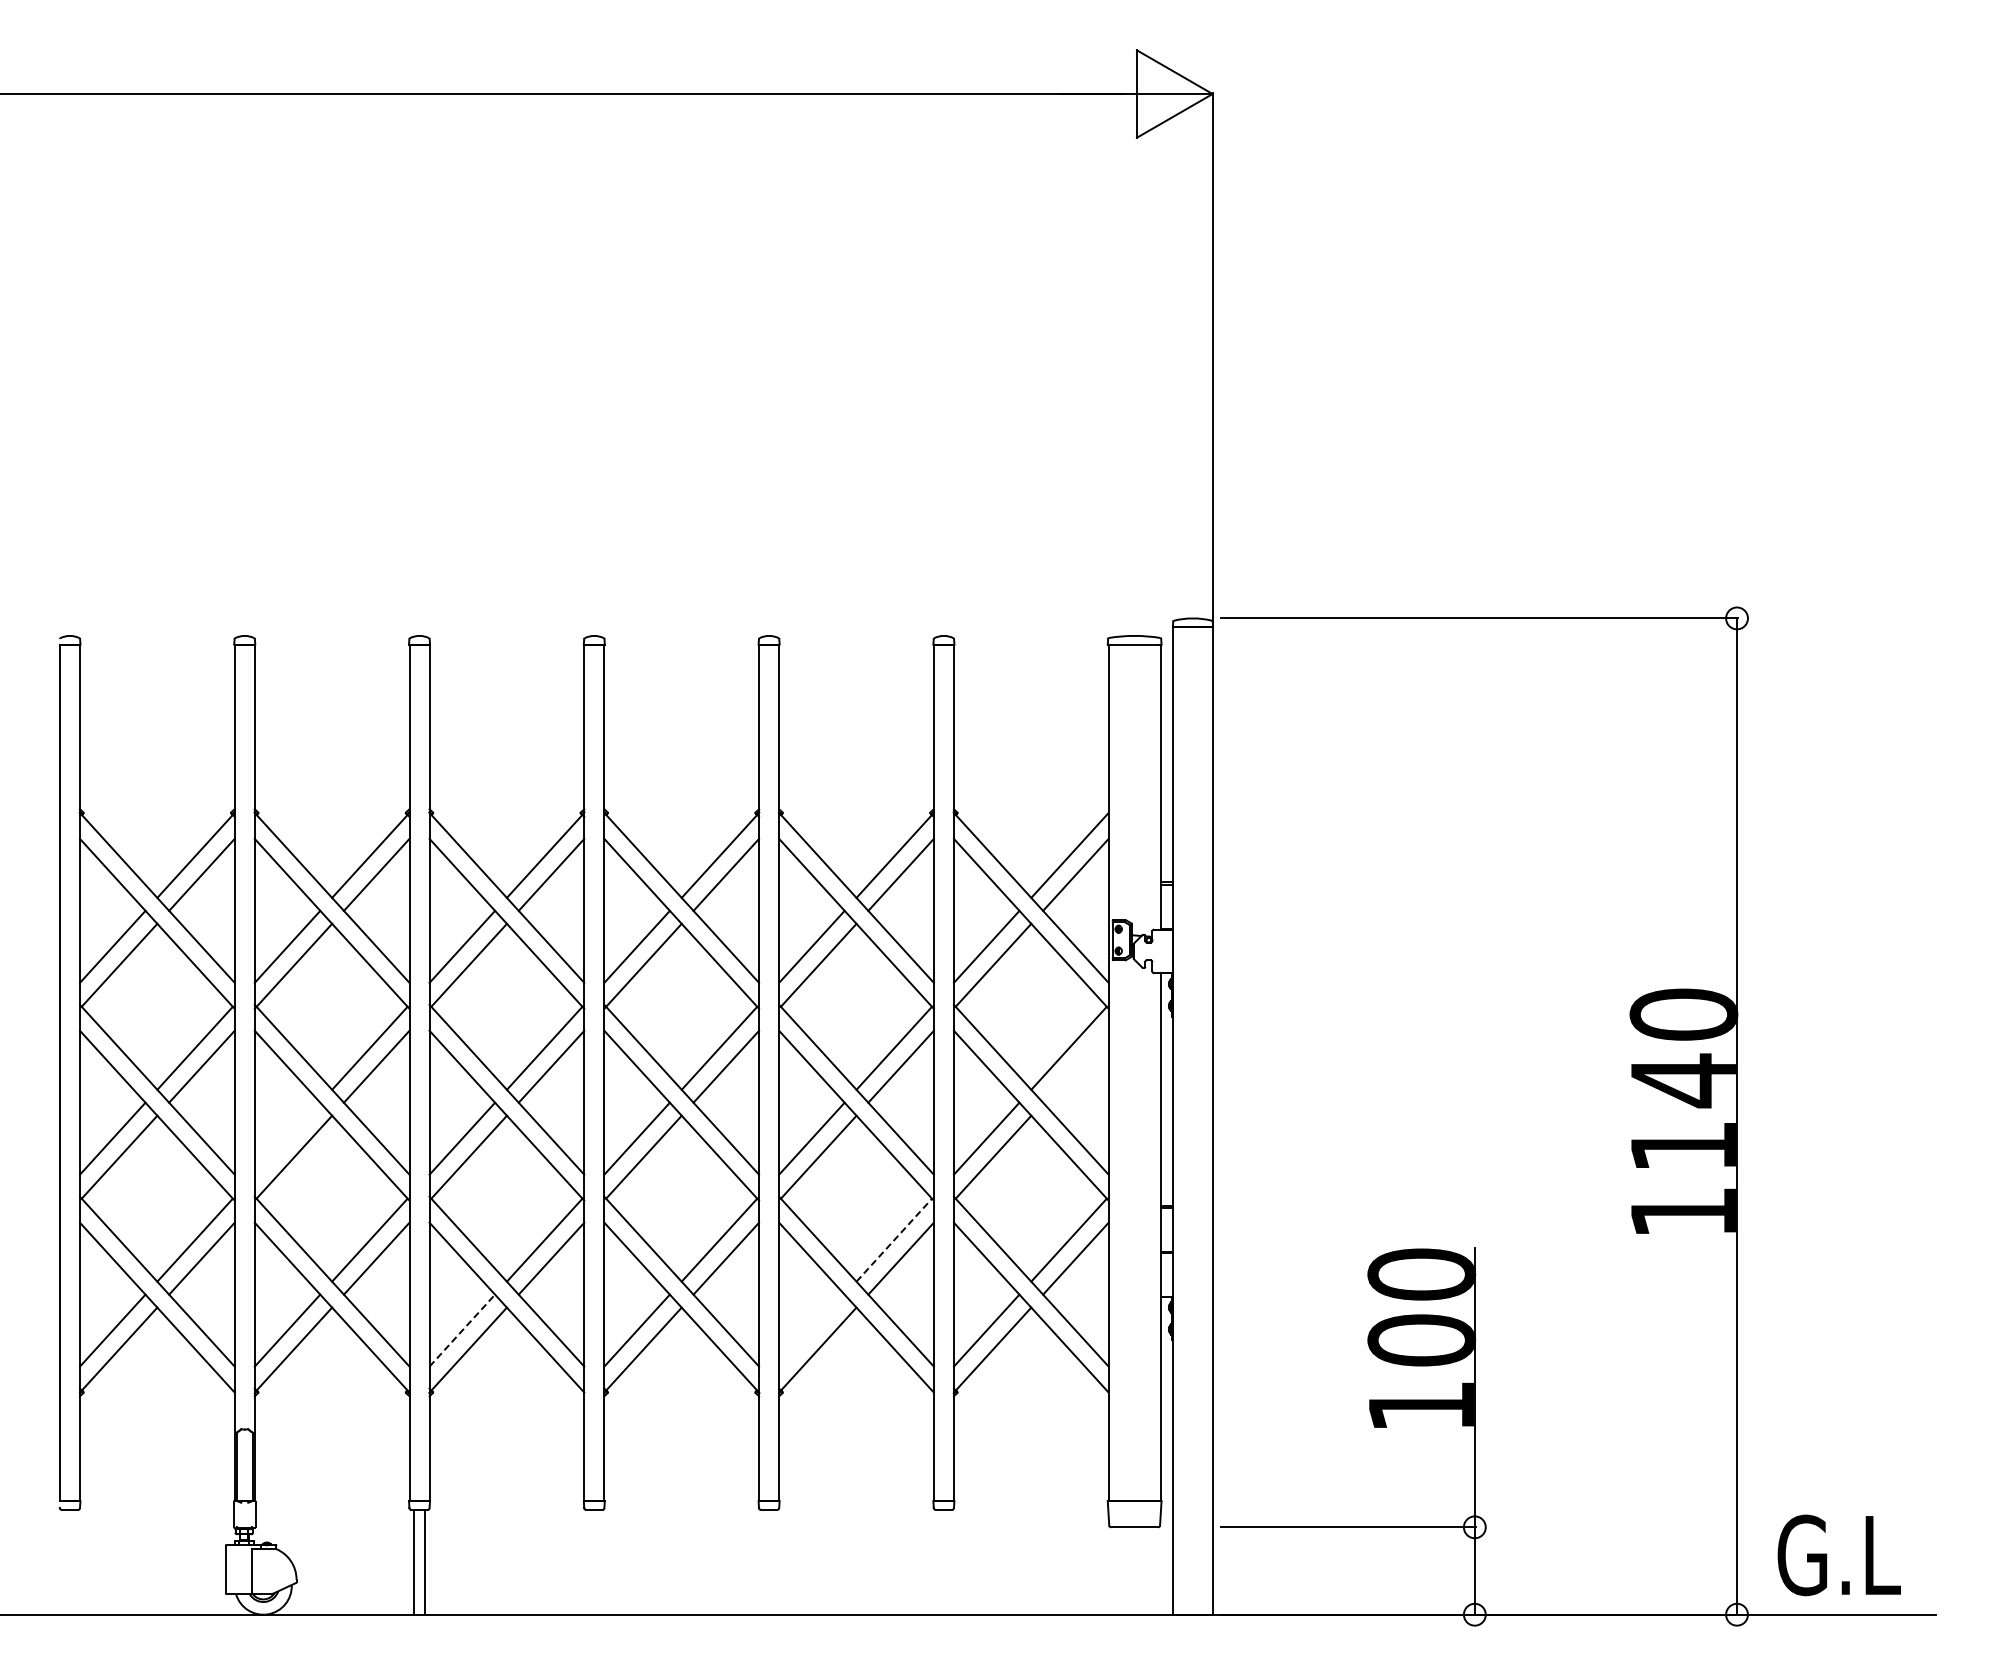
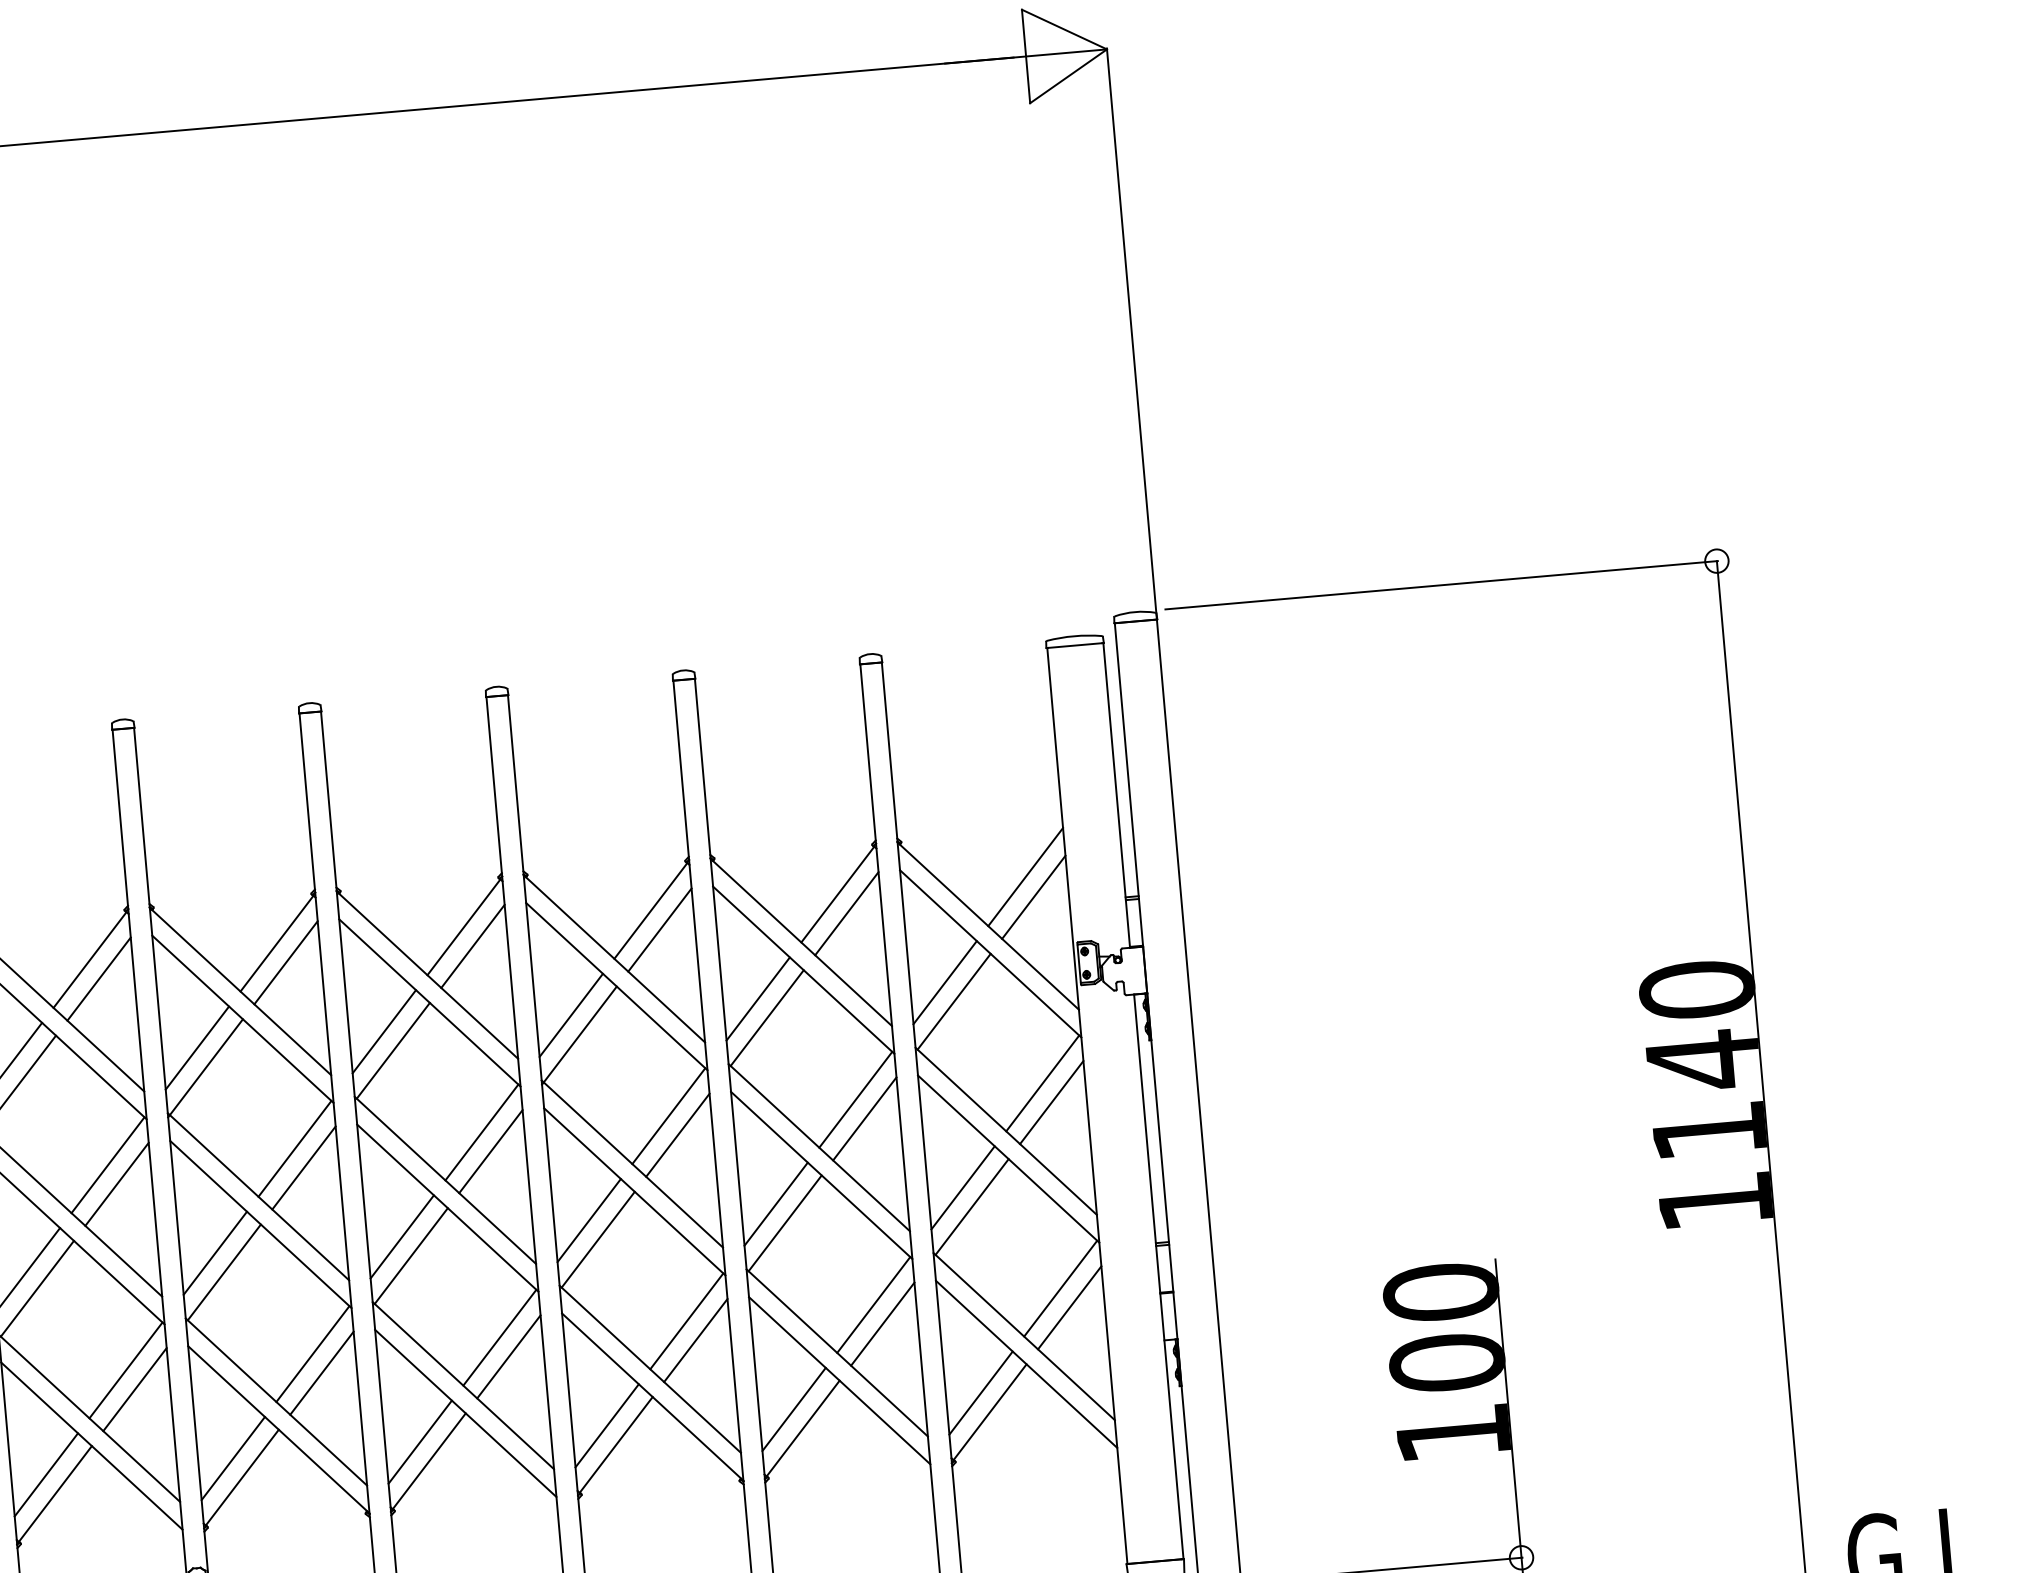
line: (1075, 1066) -> (1051, 1102), added
line: (287, 1138) -> (215, 1253), added
line: (894, 1239) -> (873, 1304), dashed -> solid
line: (462, 1330) -> (420, 1442), dashed -> solid
line: (811, 1330) -> (793, 1409), added

